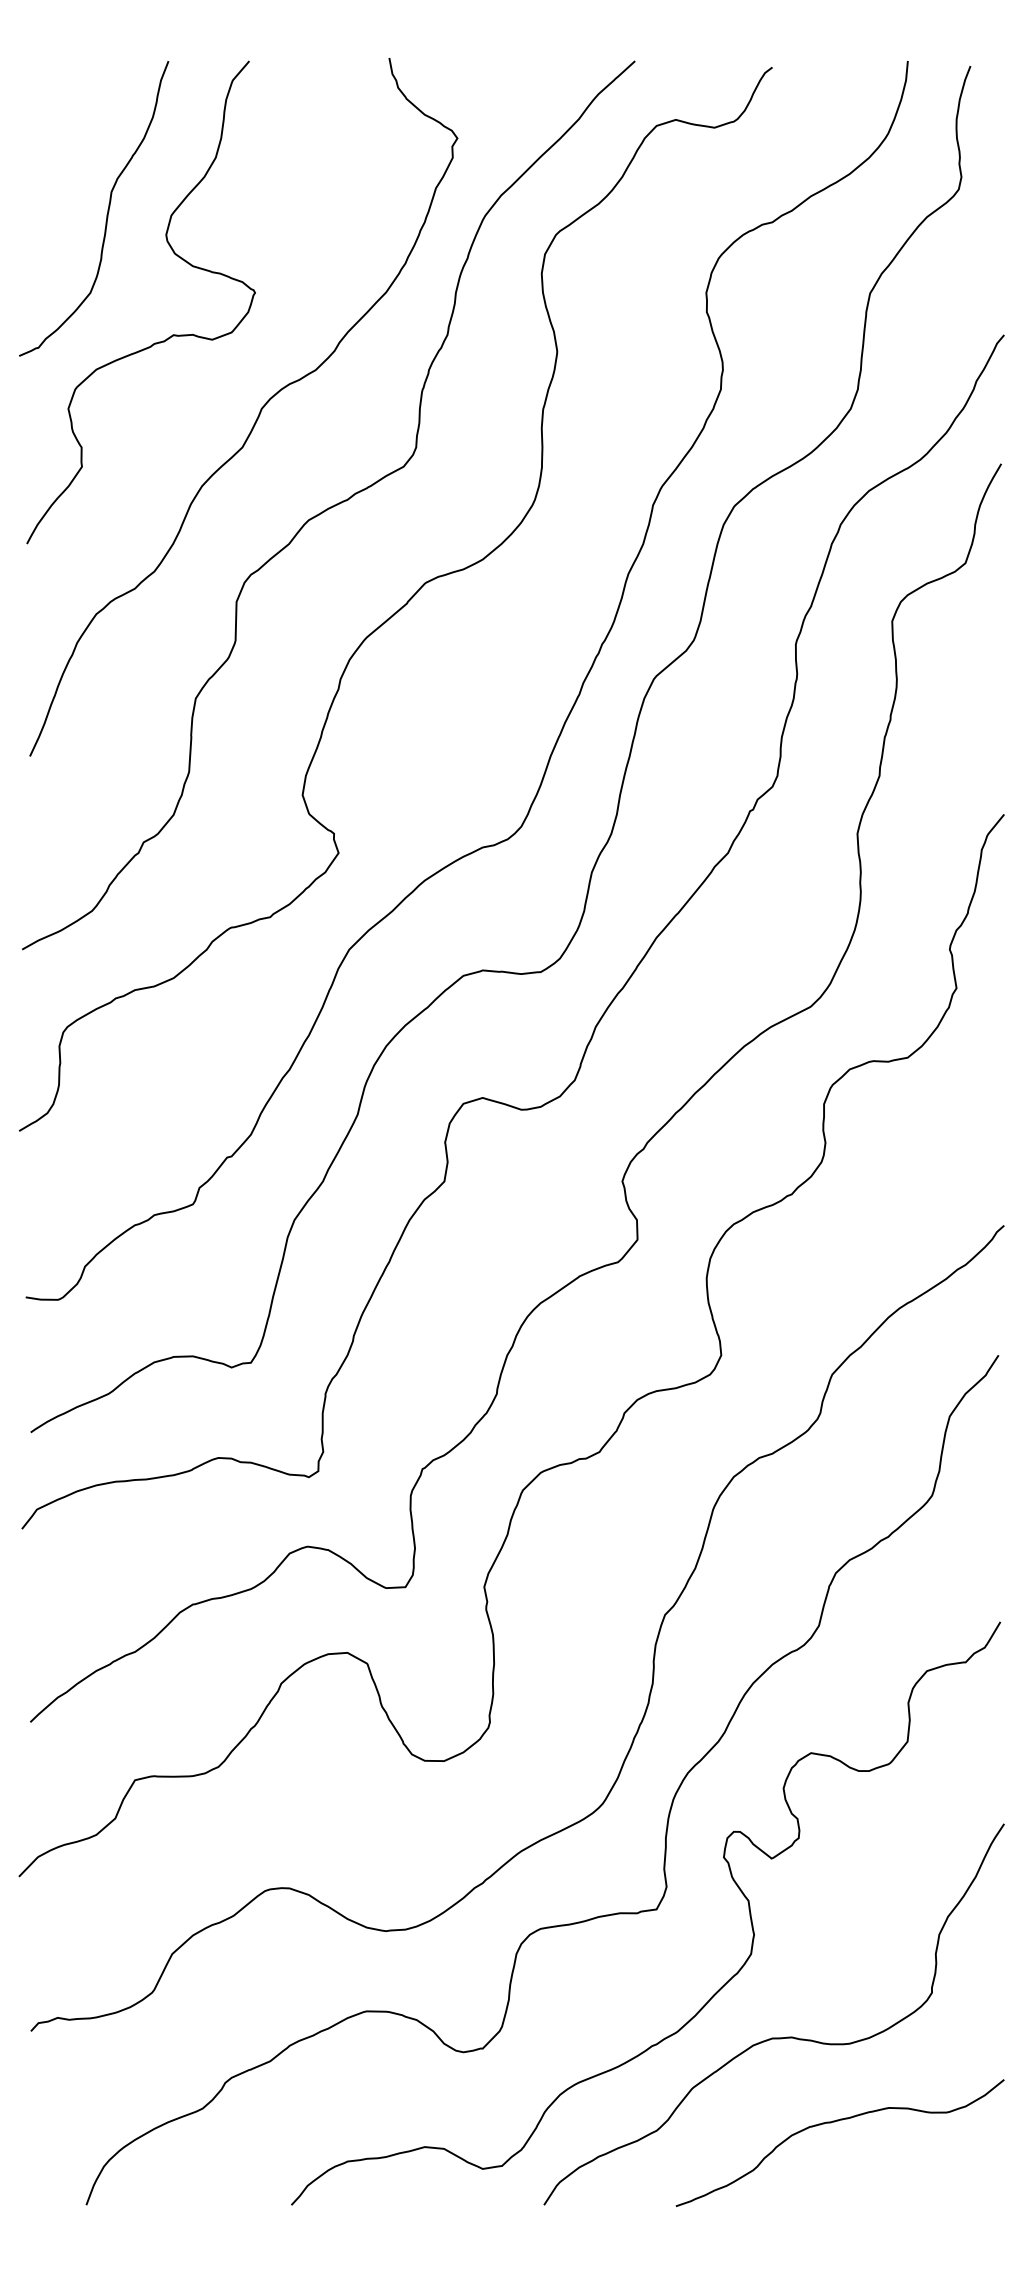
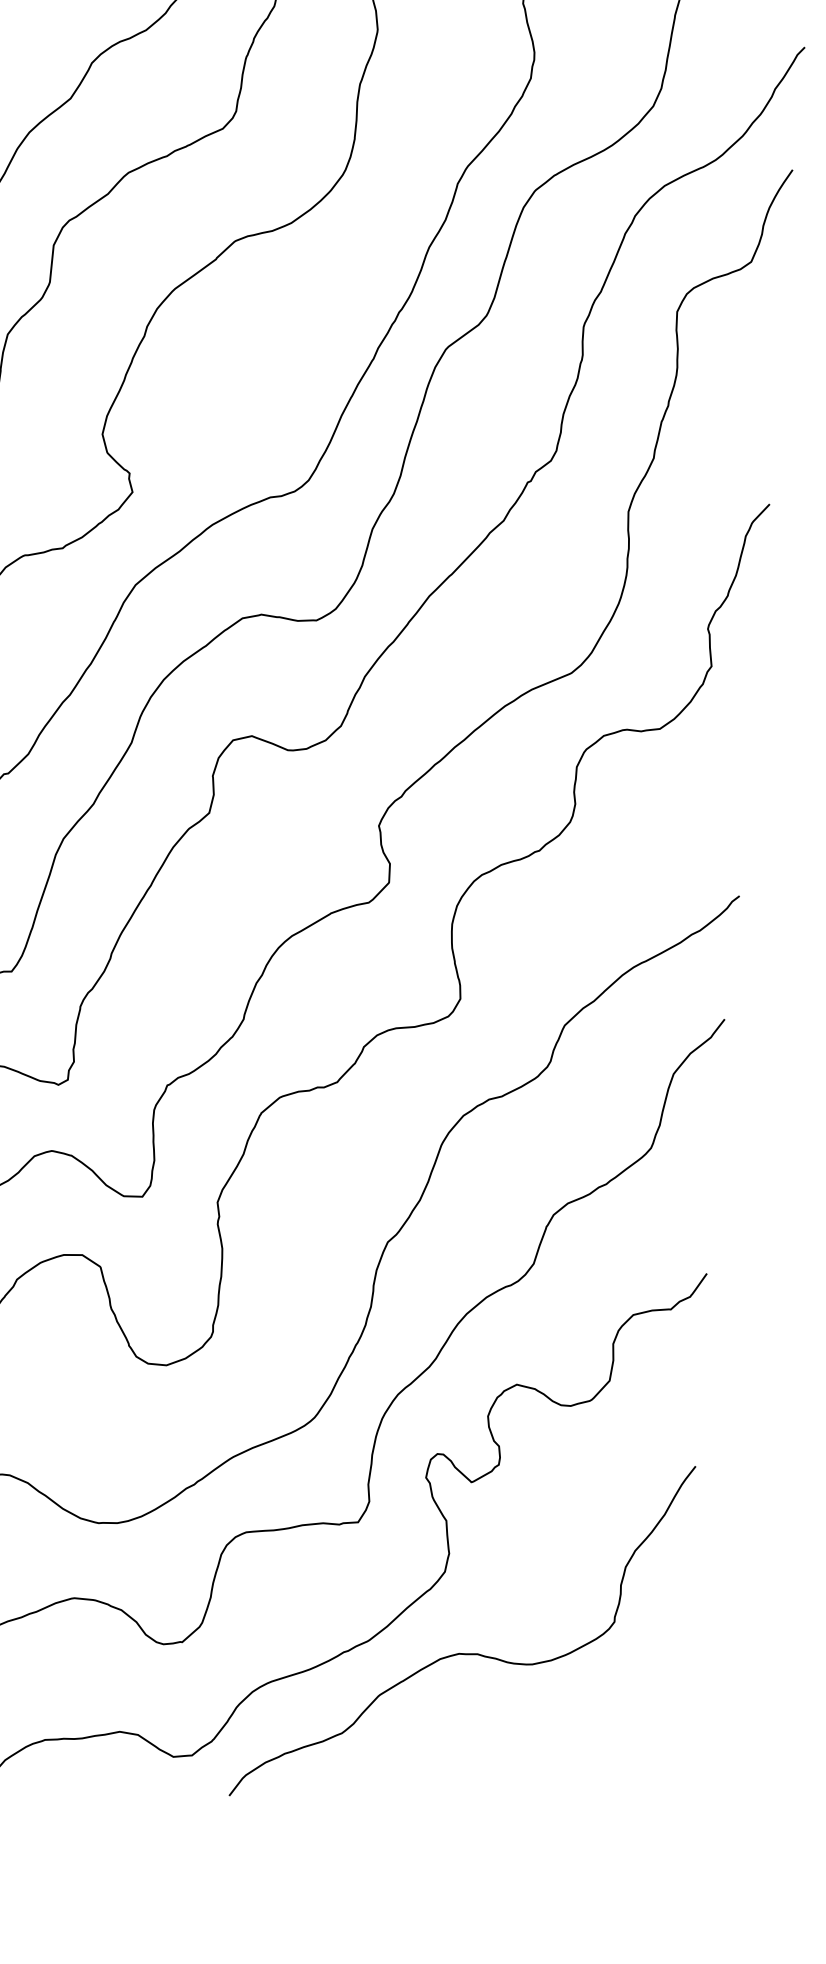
curve: (834, 2122) -> (512, 1738), removed

